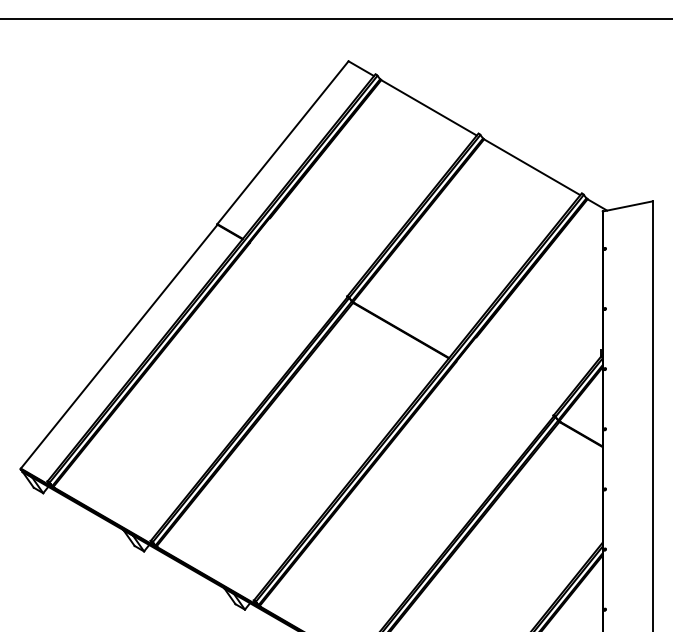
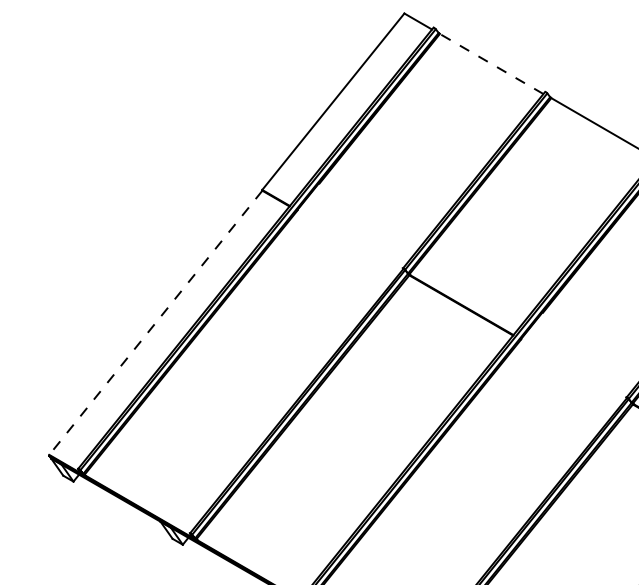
line: (428, 107) -> (491, 63), solid -> dashed
line: (119, 346) -> (156, 322), solid -> dashed

